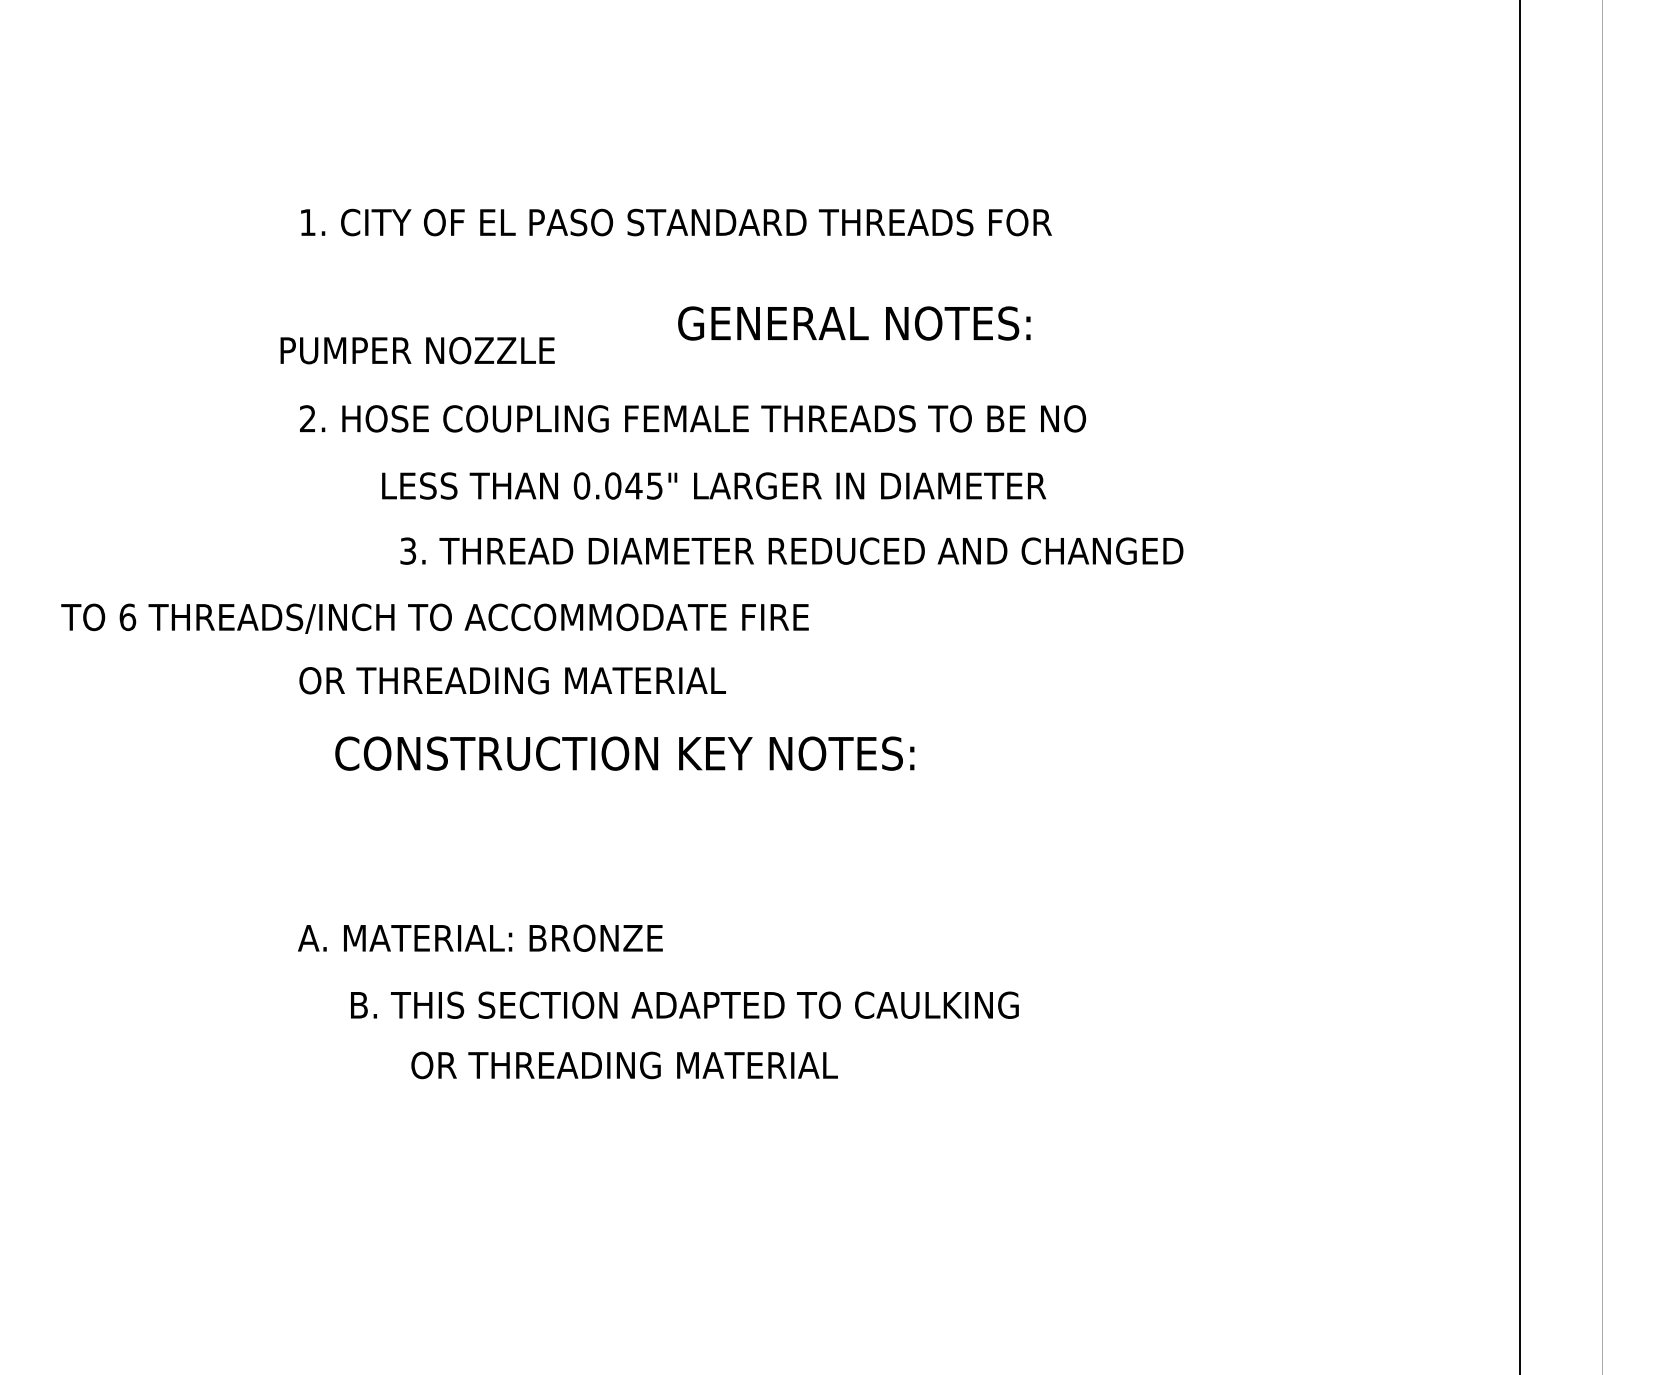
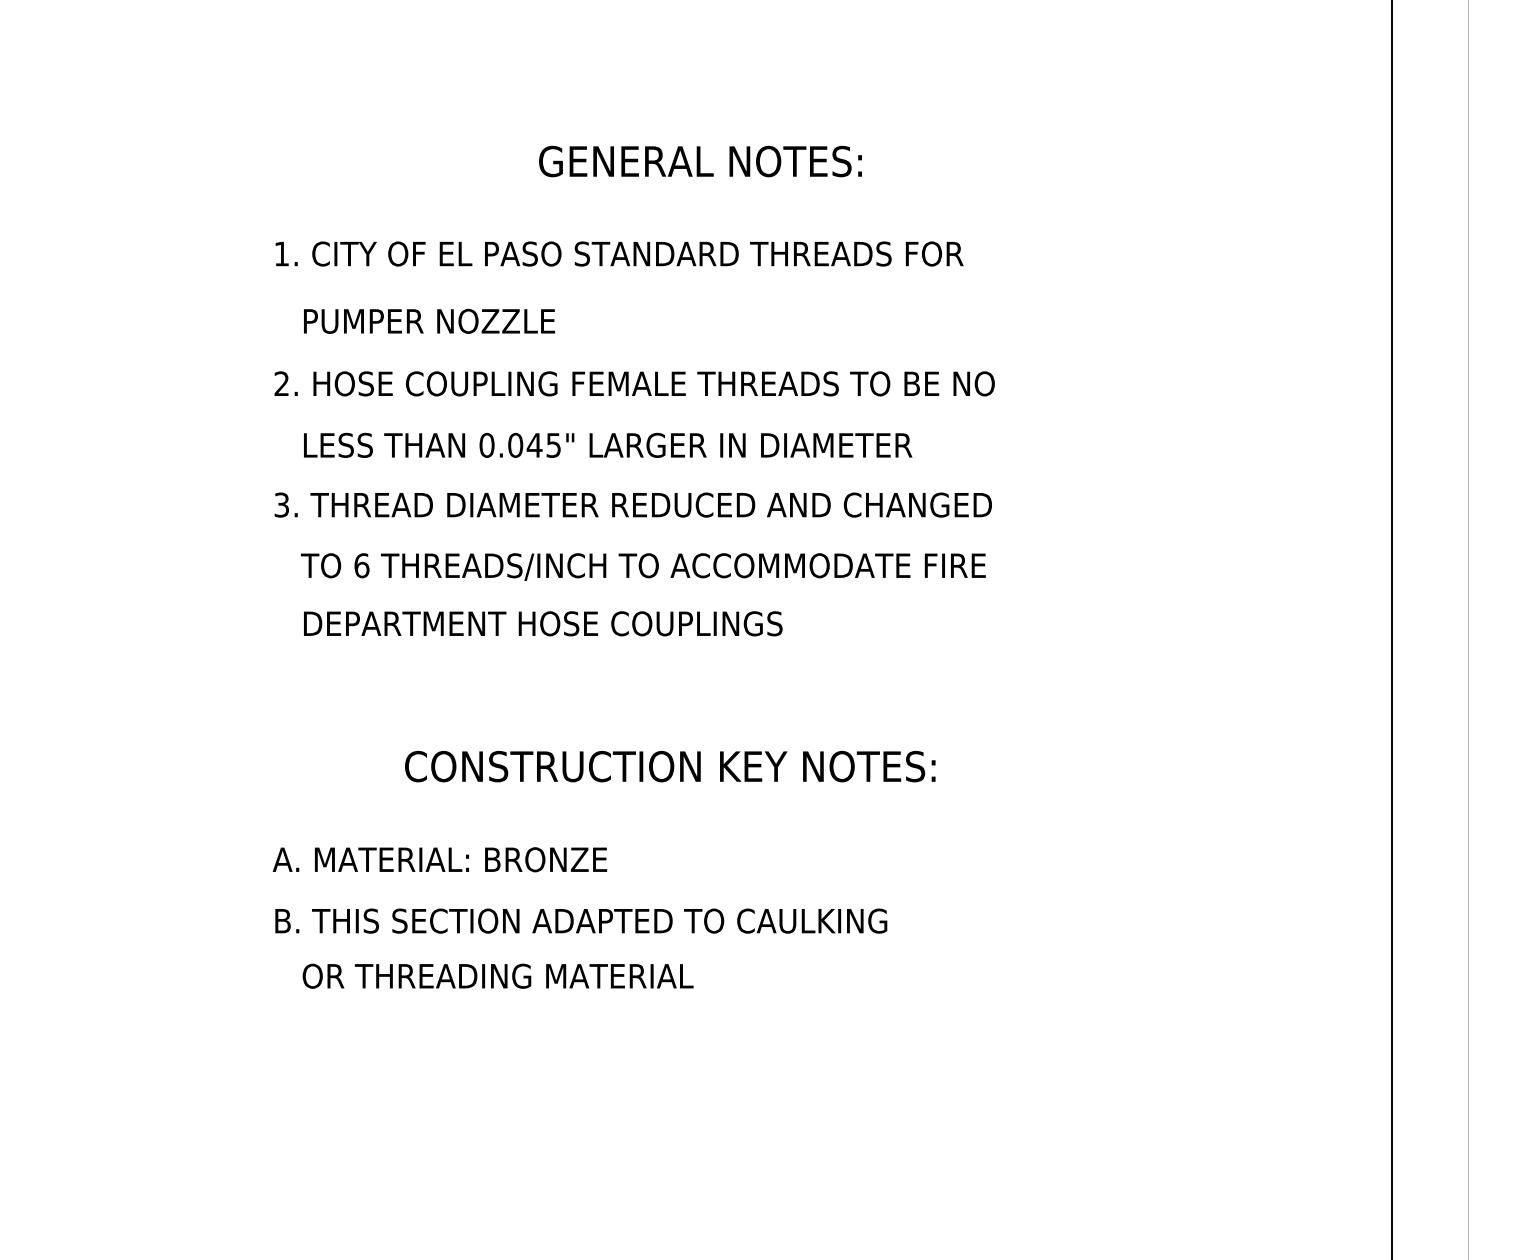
text: (676, 221) -> (619, 253), moved
text: (854, 323) -> (700, 161), moved
text: (417, 349) -> (429, 320), moved
text: (714, 485) -> (608, 444), moved
text: (790, 550) -> (632, 504), moved
text: (435, 618) -> (643, 566), moved
text: (577, 680) -> (528, 623), OR THREADING MATERIAL -> DEPARTMENT HOSE COUPLINGS
text: (625, 753) -> (670, 766), moved
text: (685, 1004) -> (581, 920), moved
text: (623, 1064) -> (497, 975), moved

